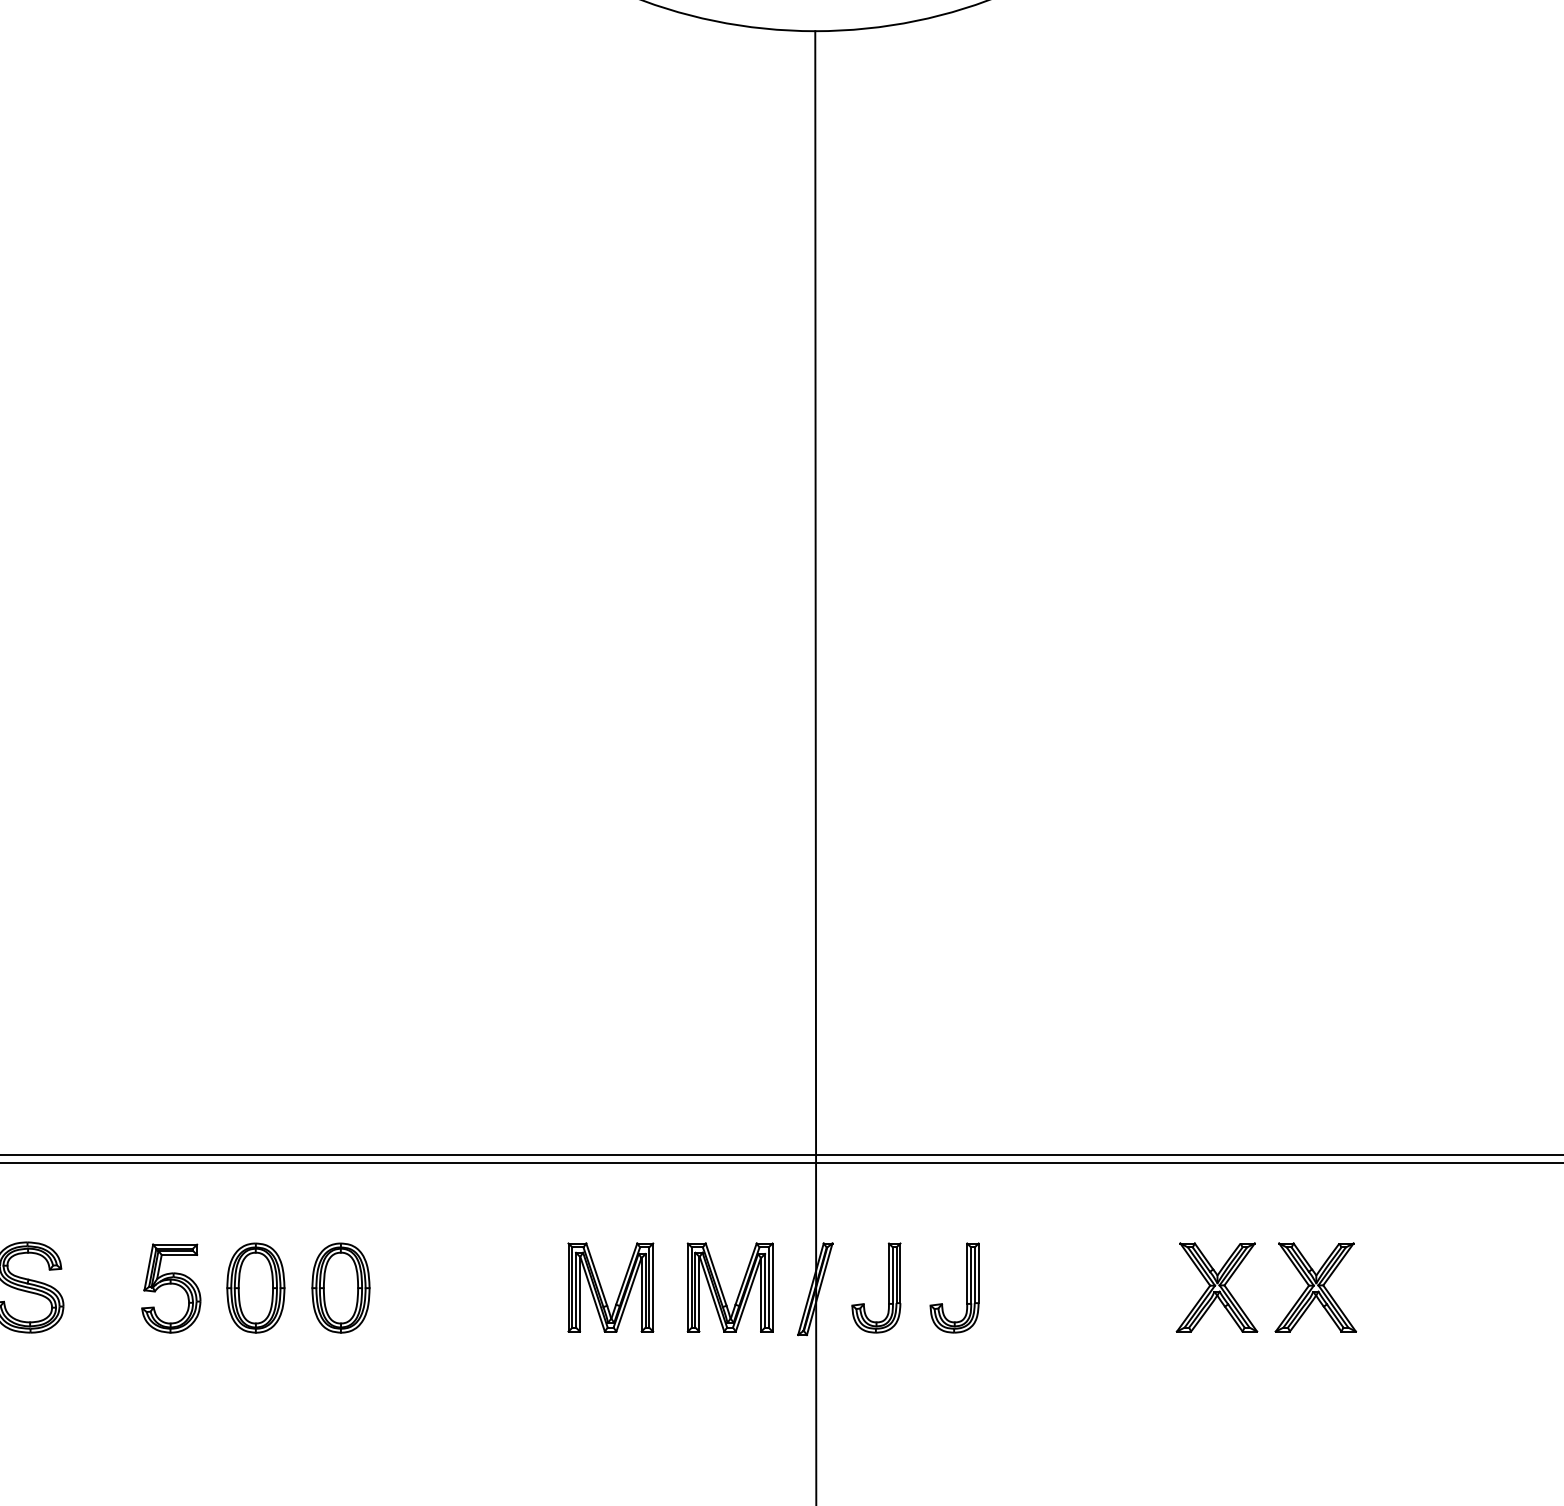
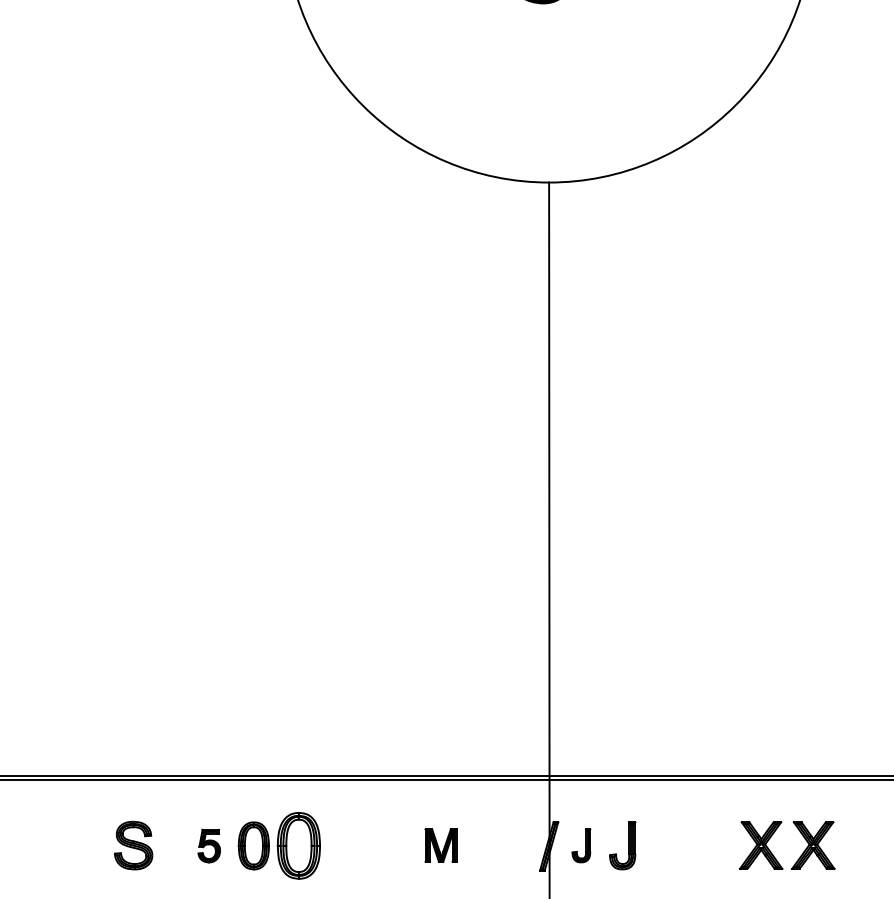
part: (171, 1287) -> (209, 845), size x0.7
part: (340, 1287) -> (298, 845), size x1.4
part: (609, 1287) -> (440, 845), size x0.7
part: (728, 1287) -> (503, 845), removed
part: (876, 1287) -> (581, 845), size x0.7

